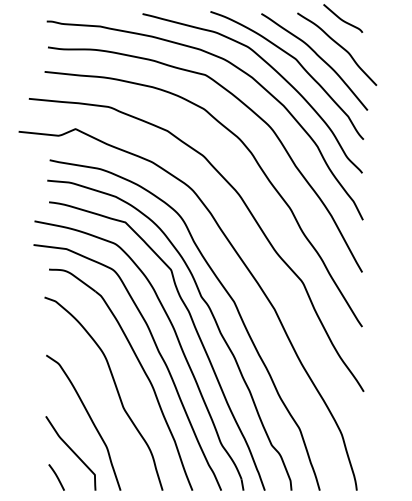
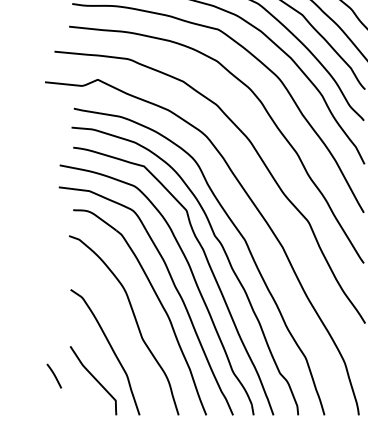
line: (56, 477) -> (54, 376), moved

